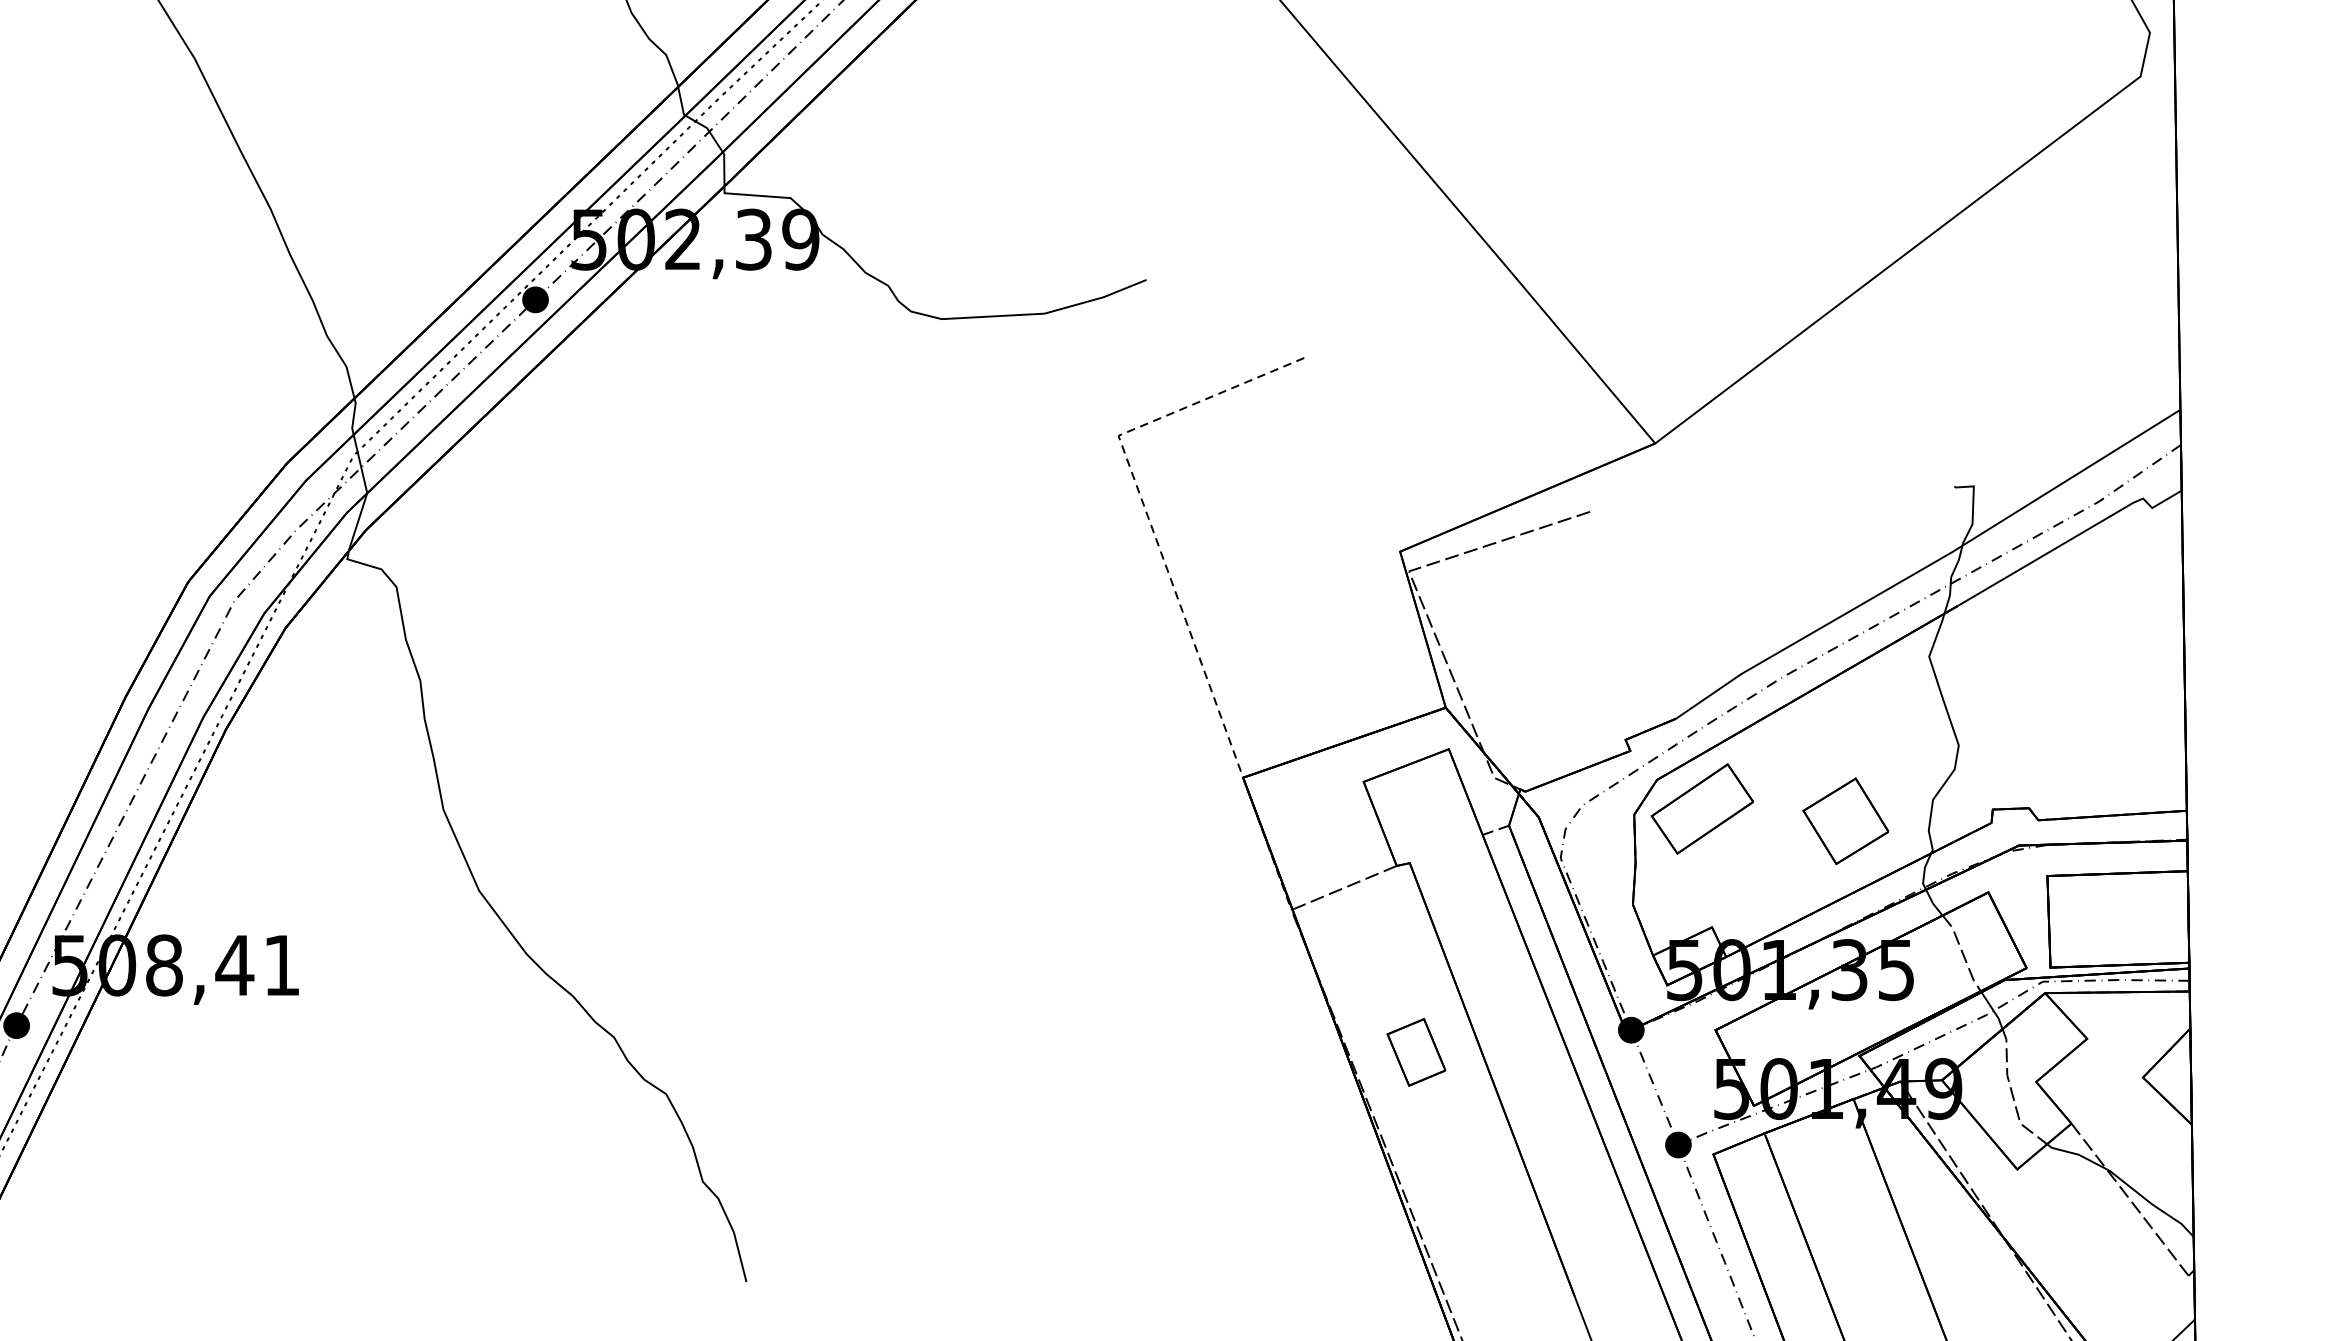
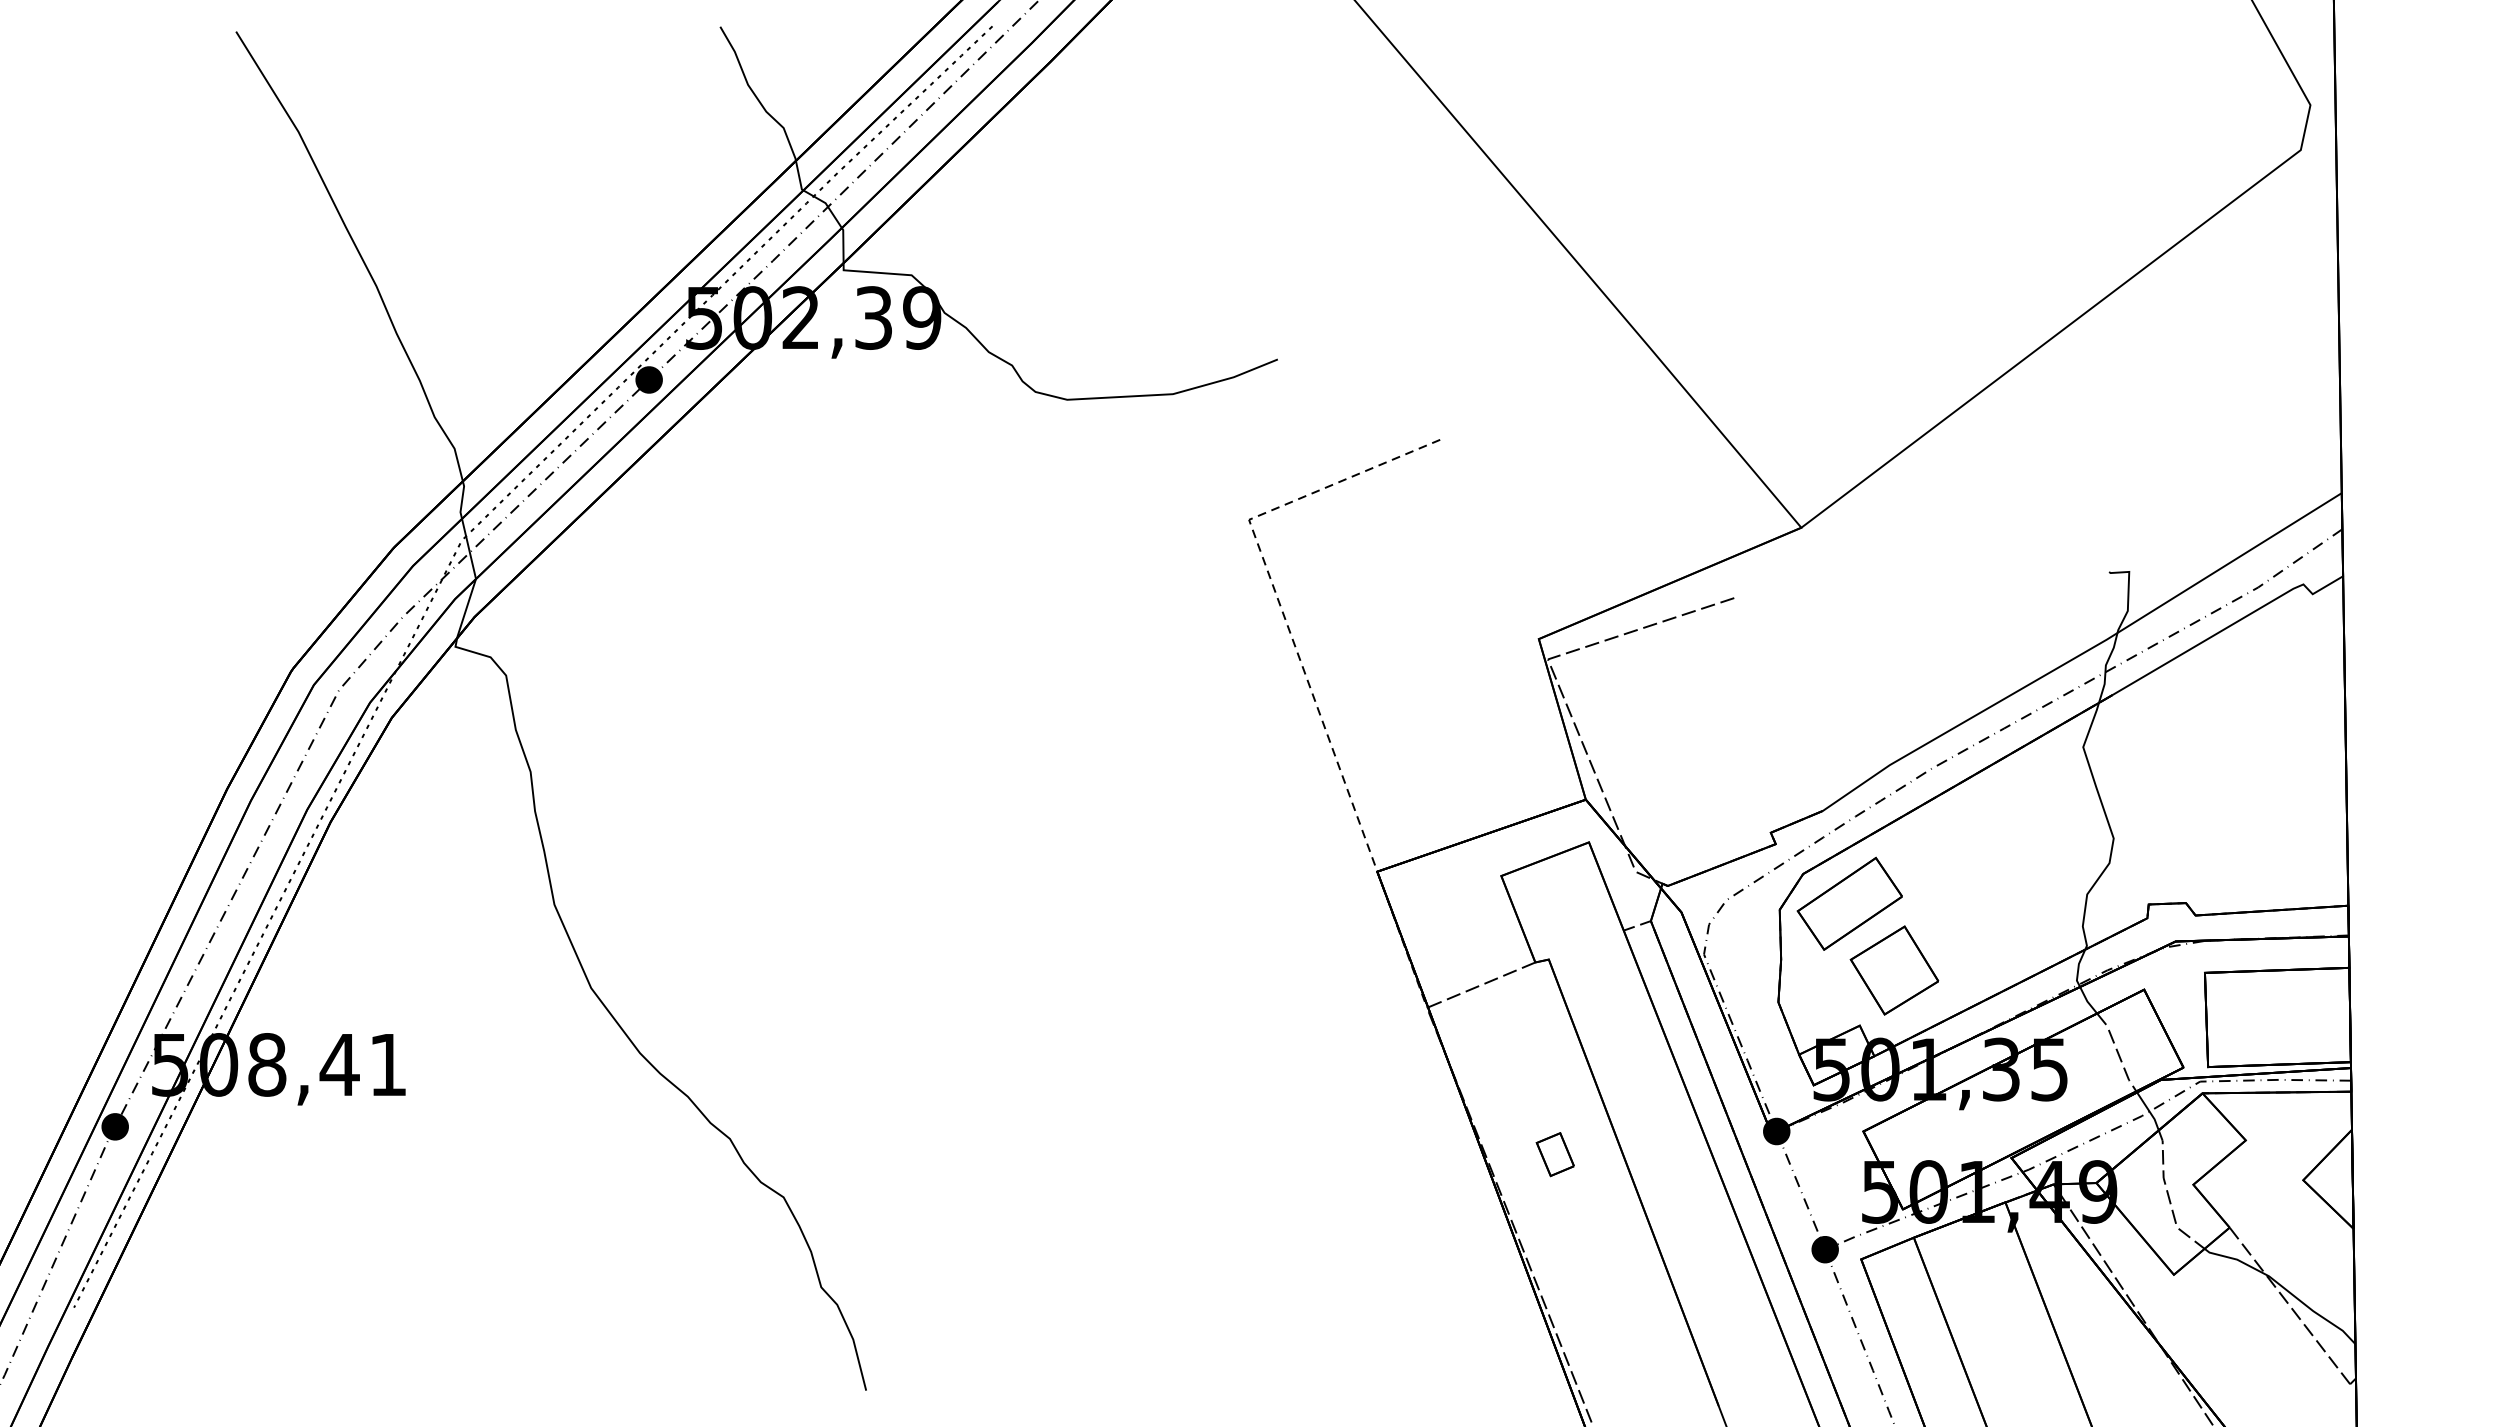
part: (1845, 821) -> (1894, 970), moved
part: (1415, 1052) -> (1554, 1154), size x0.62

